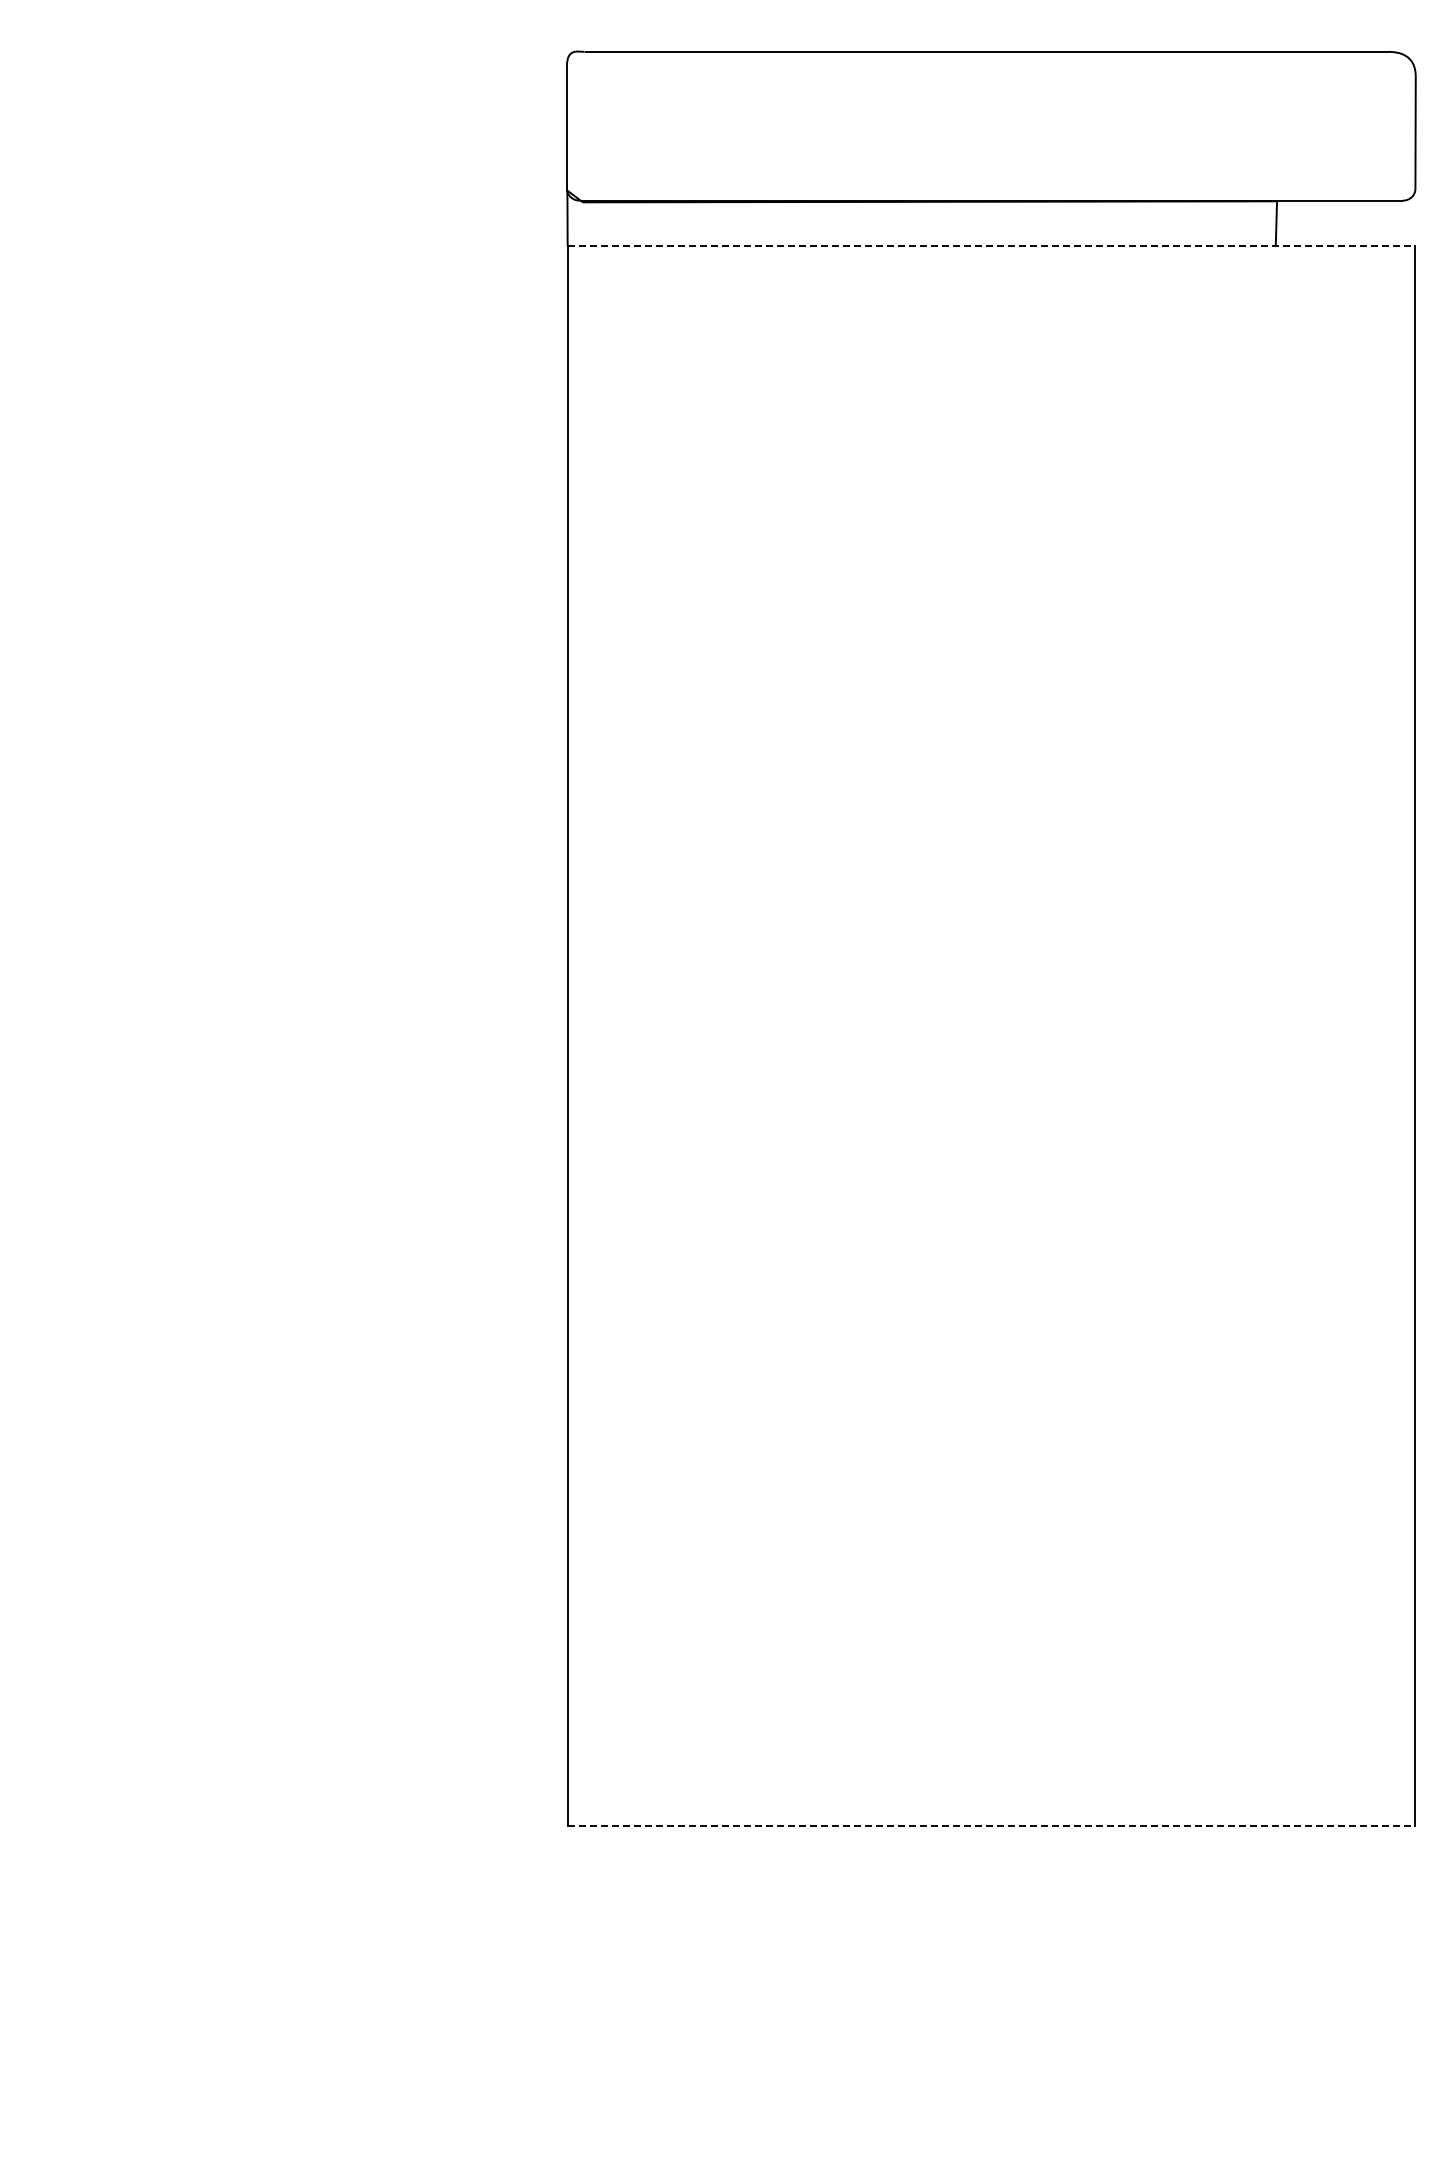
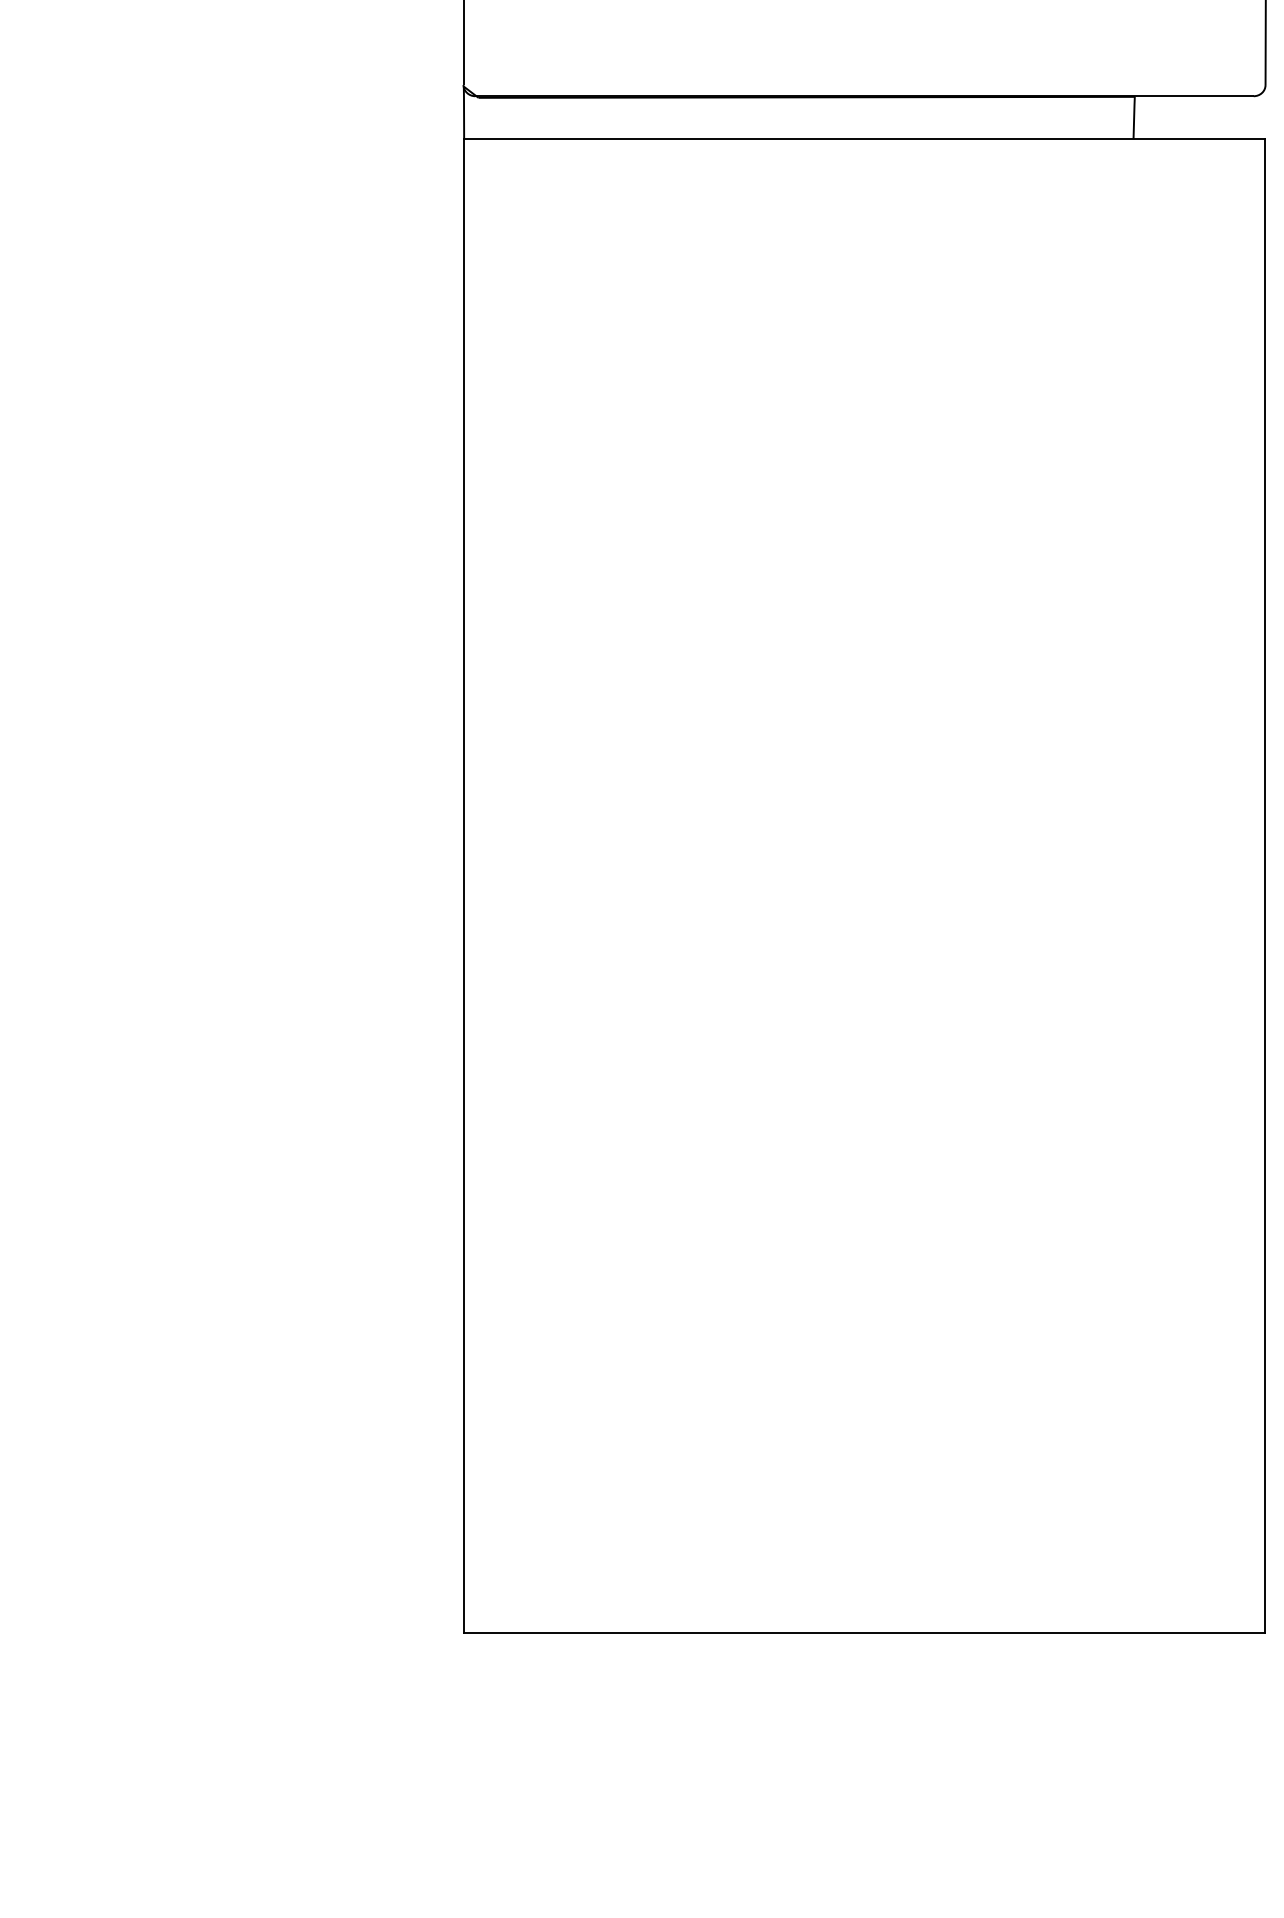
line: (991, 246) -> (864, 139), dashed -> solid
line: (991, 1826) -> (864, 1633), dashed -> solid

